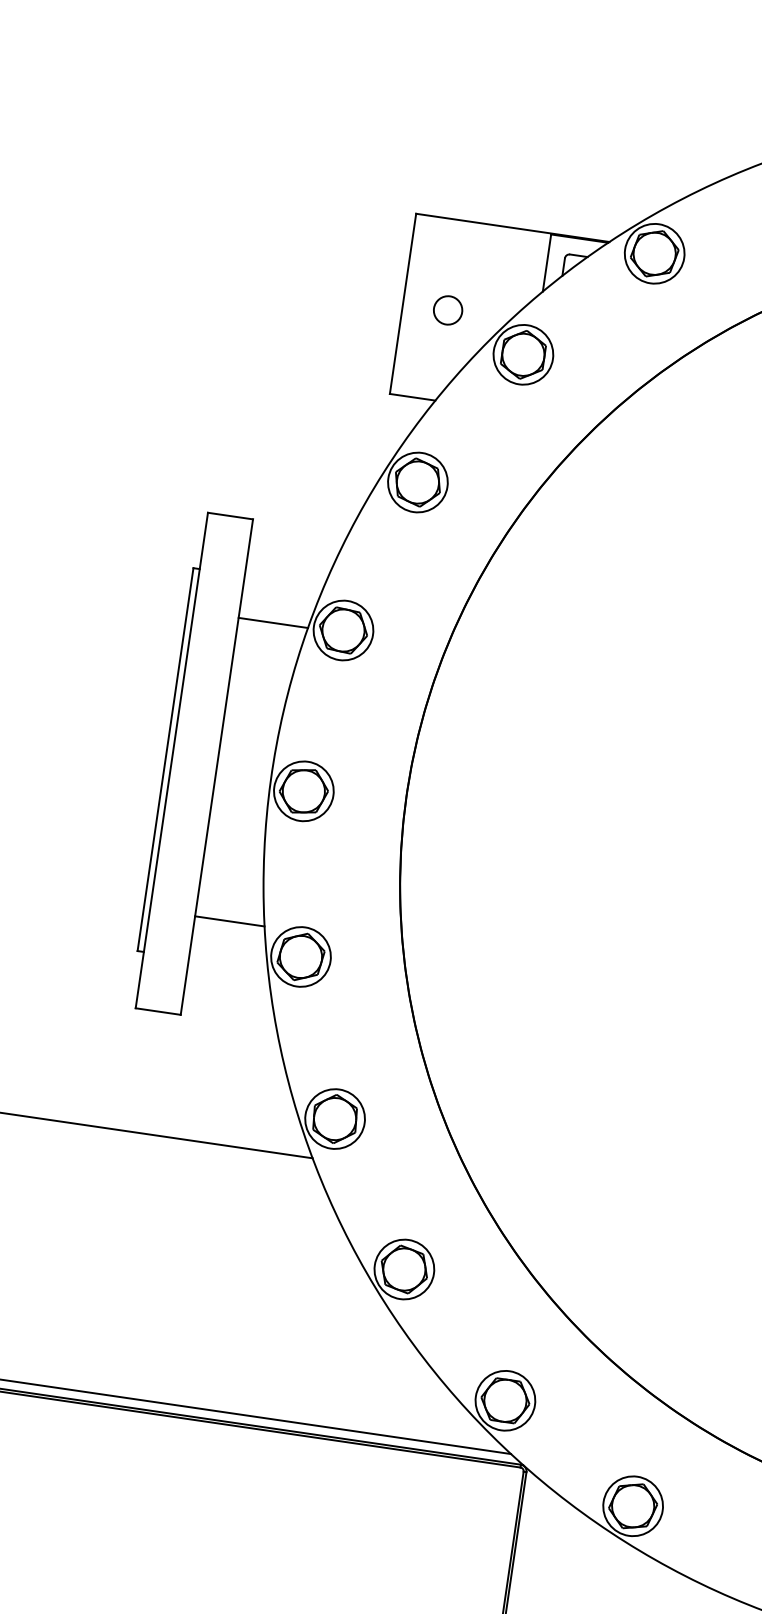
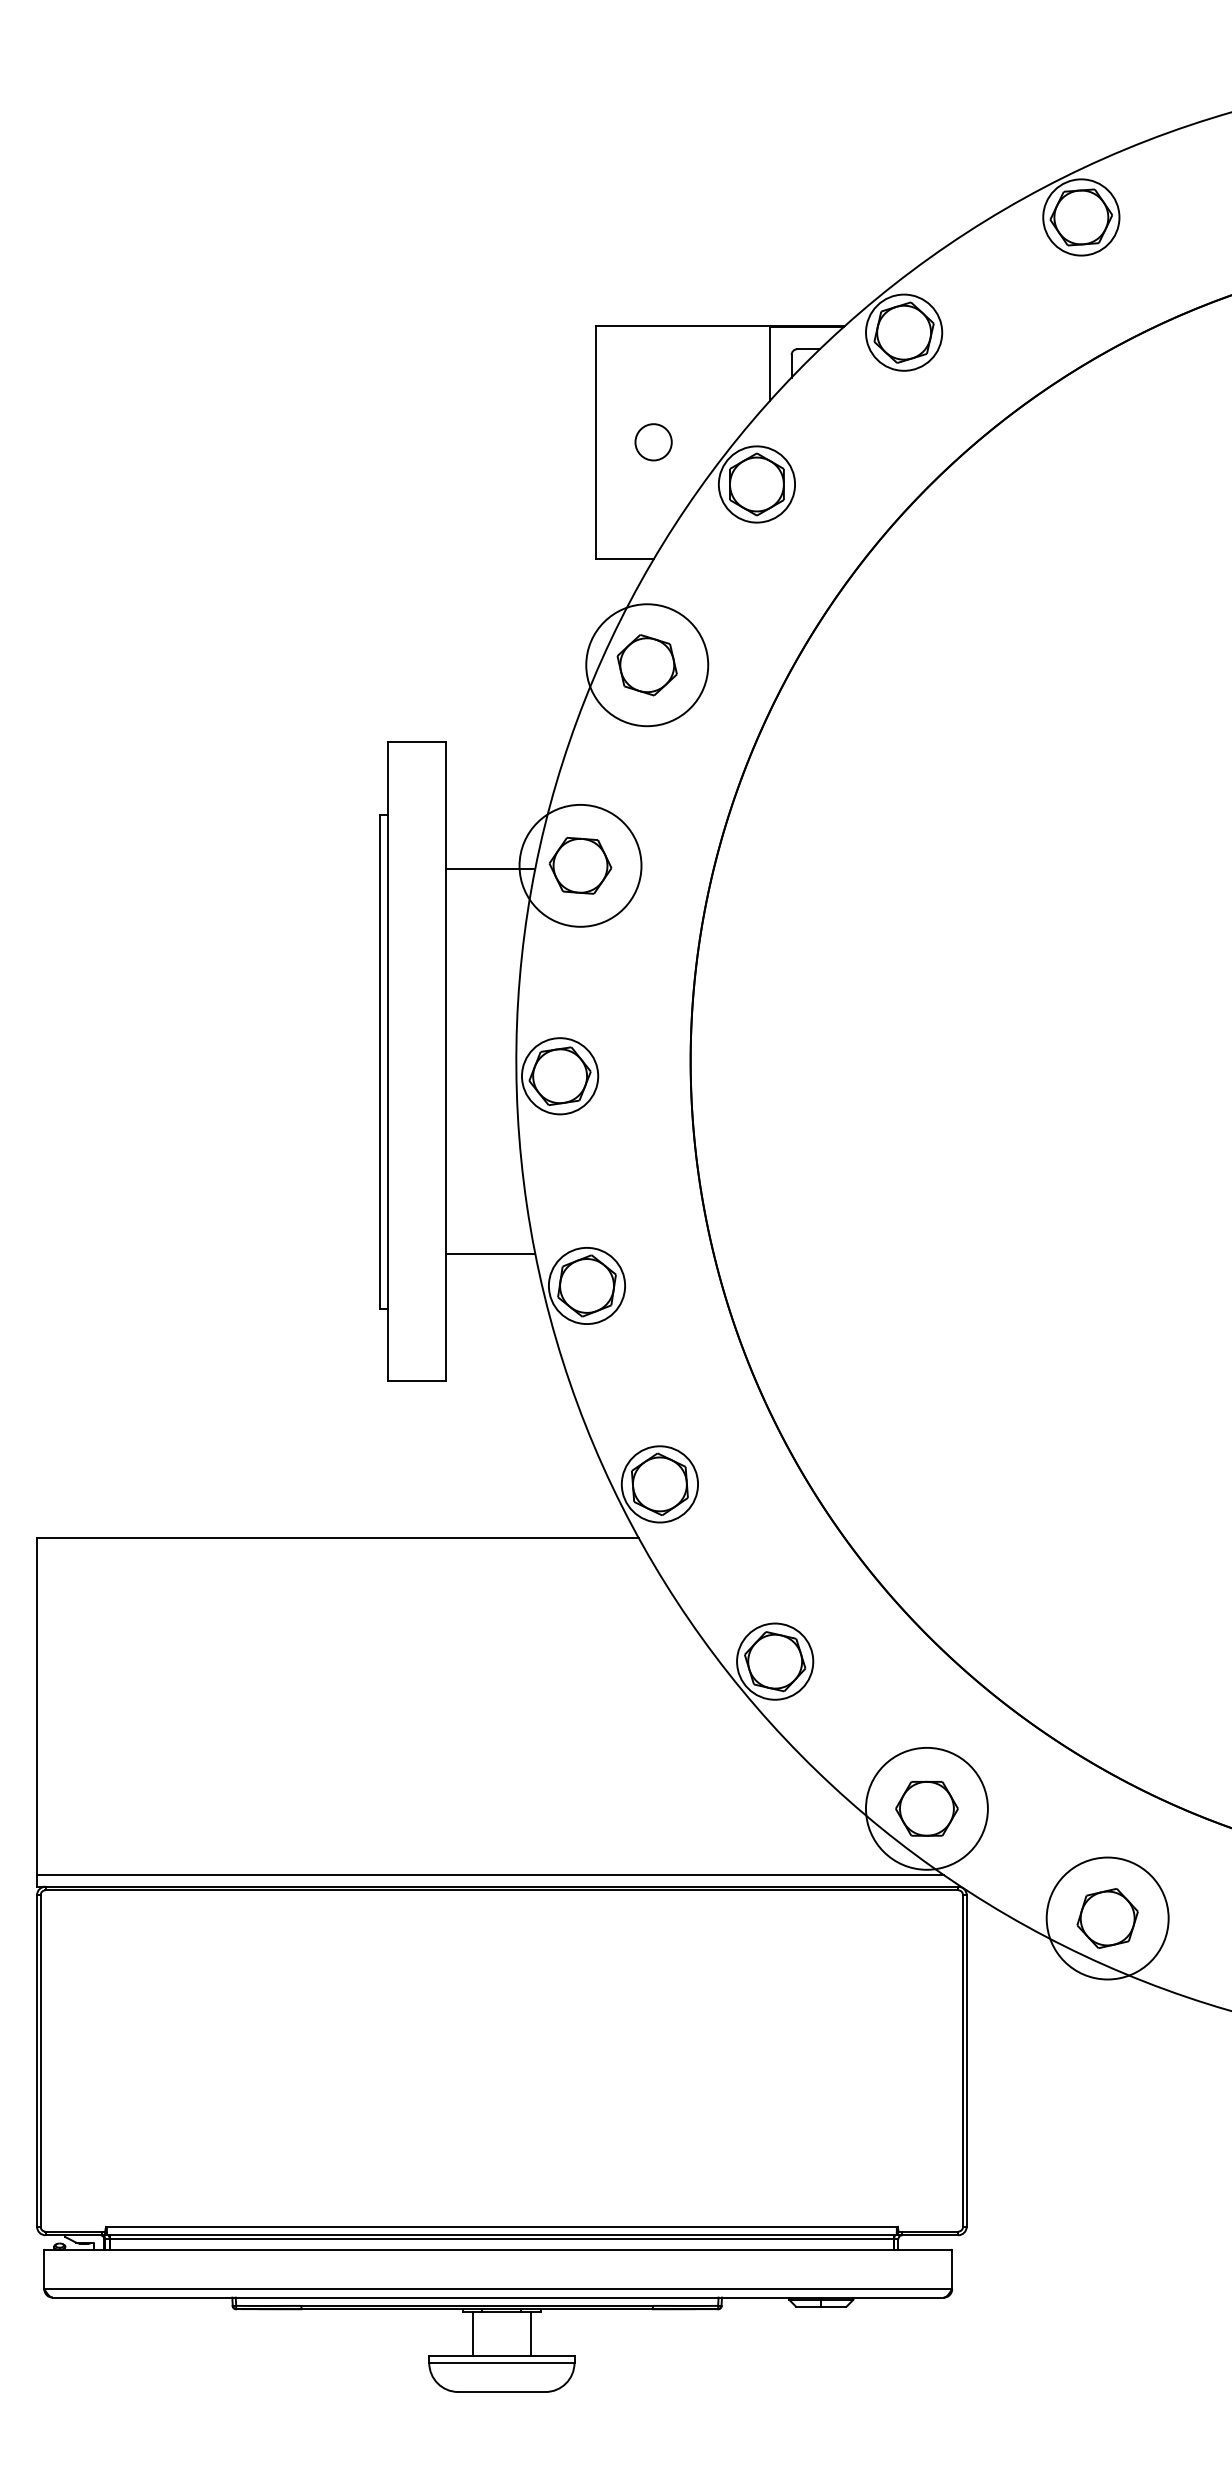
circle: (418, 482) -> (647, 665), size x1.6
circle: (343, 630) -> (580, 865), size x1.6
circle: (505, 1400) -> (926, 1808), size x1.6
circle: (633, 1506) -> (1107, 1918), size x1.6

